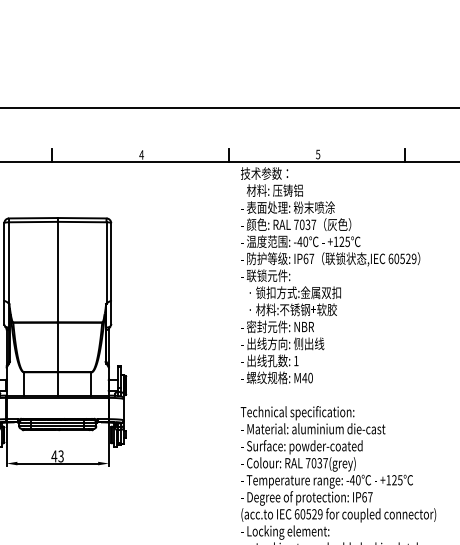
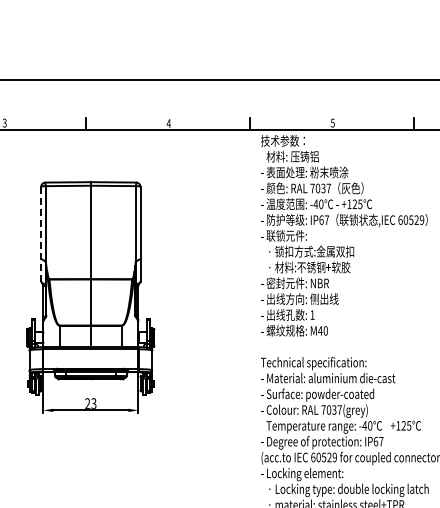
line: (4, 274) -> (41, 234), solid -> dashed
text: (54, 456) -> (87, 403), 43 -> 23

